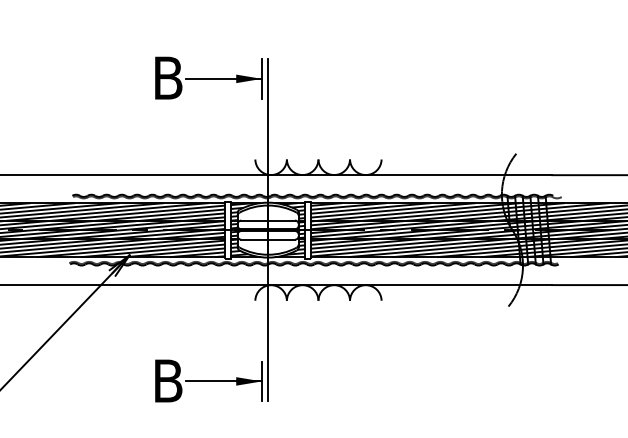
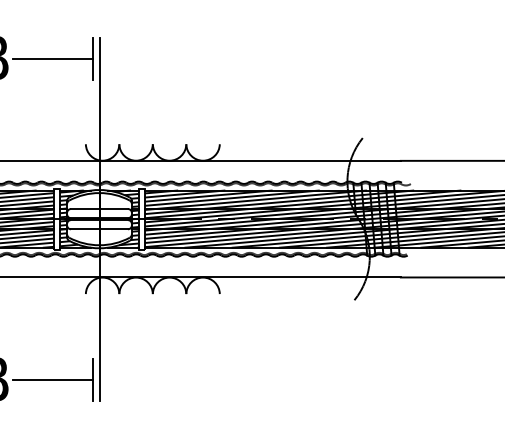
fill: (248, 78) -> (78, 58), removed
fill: (248, 381) -> (78, 379), removed

